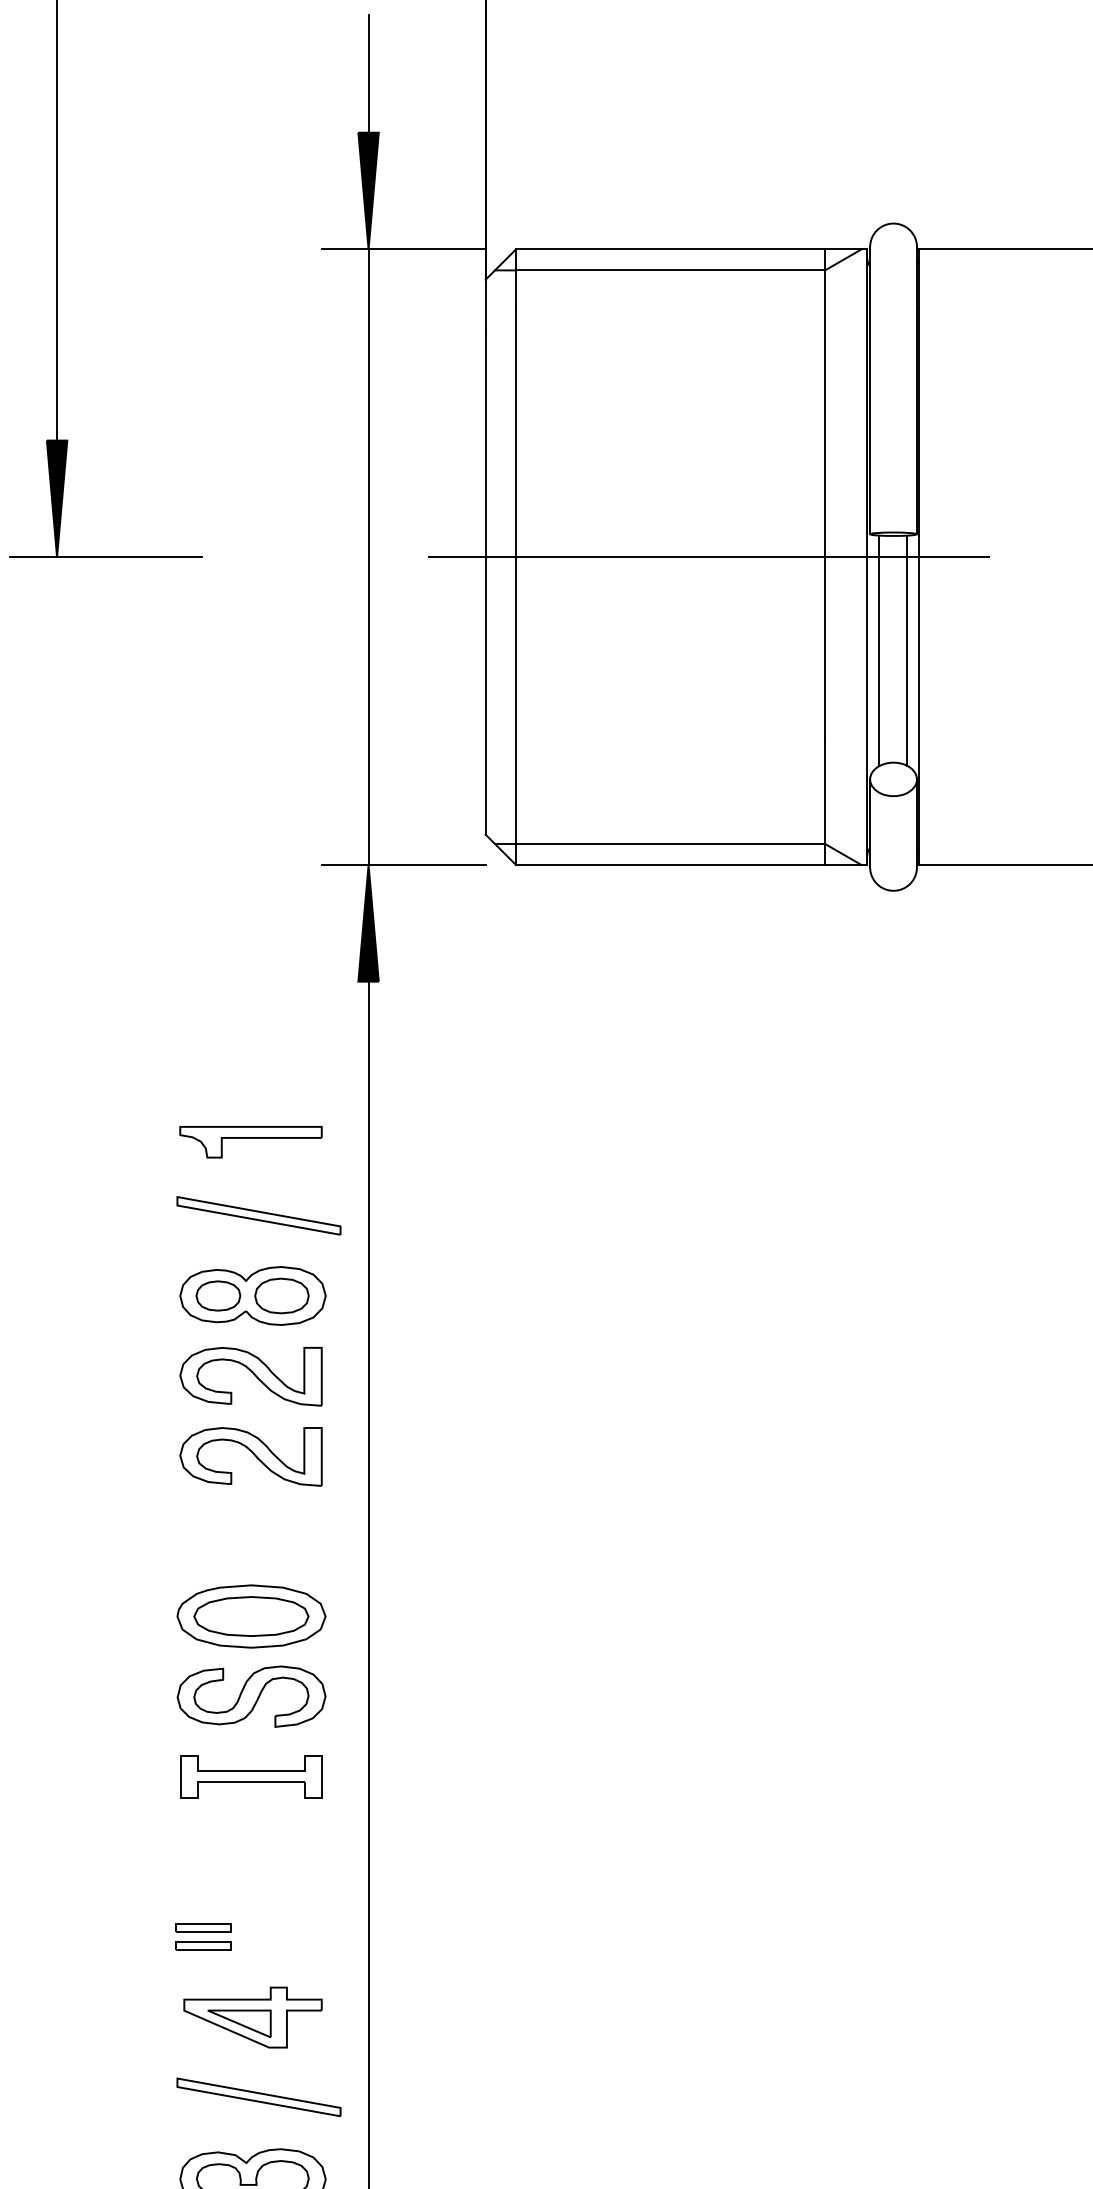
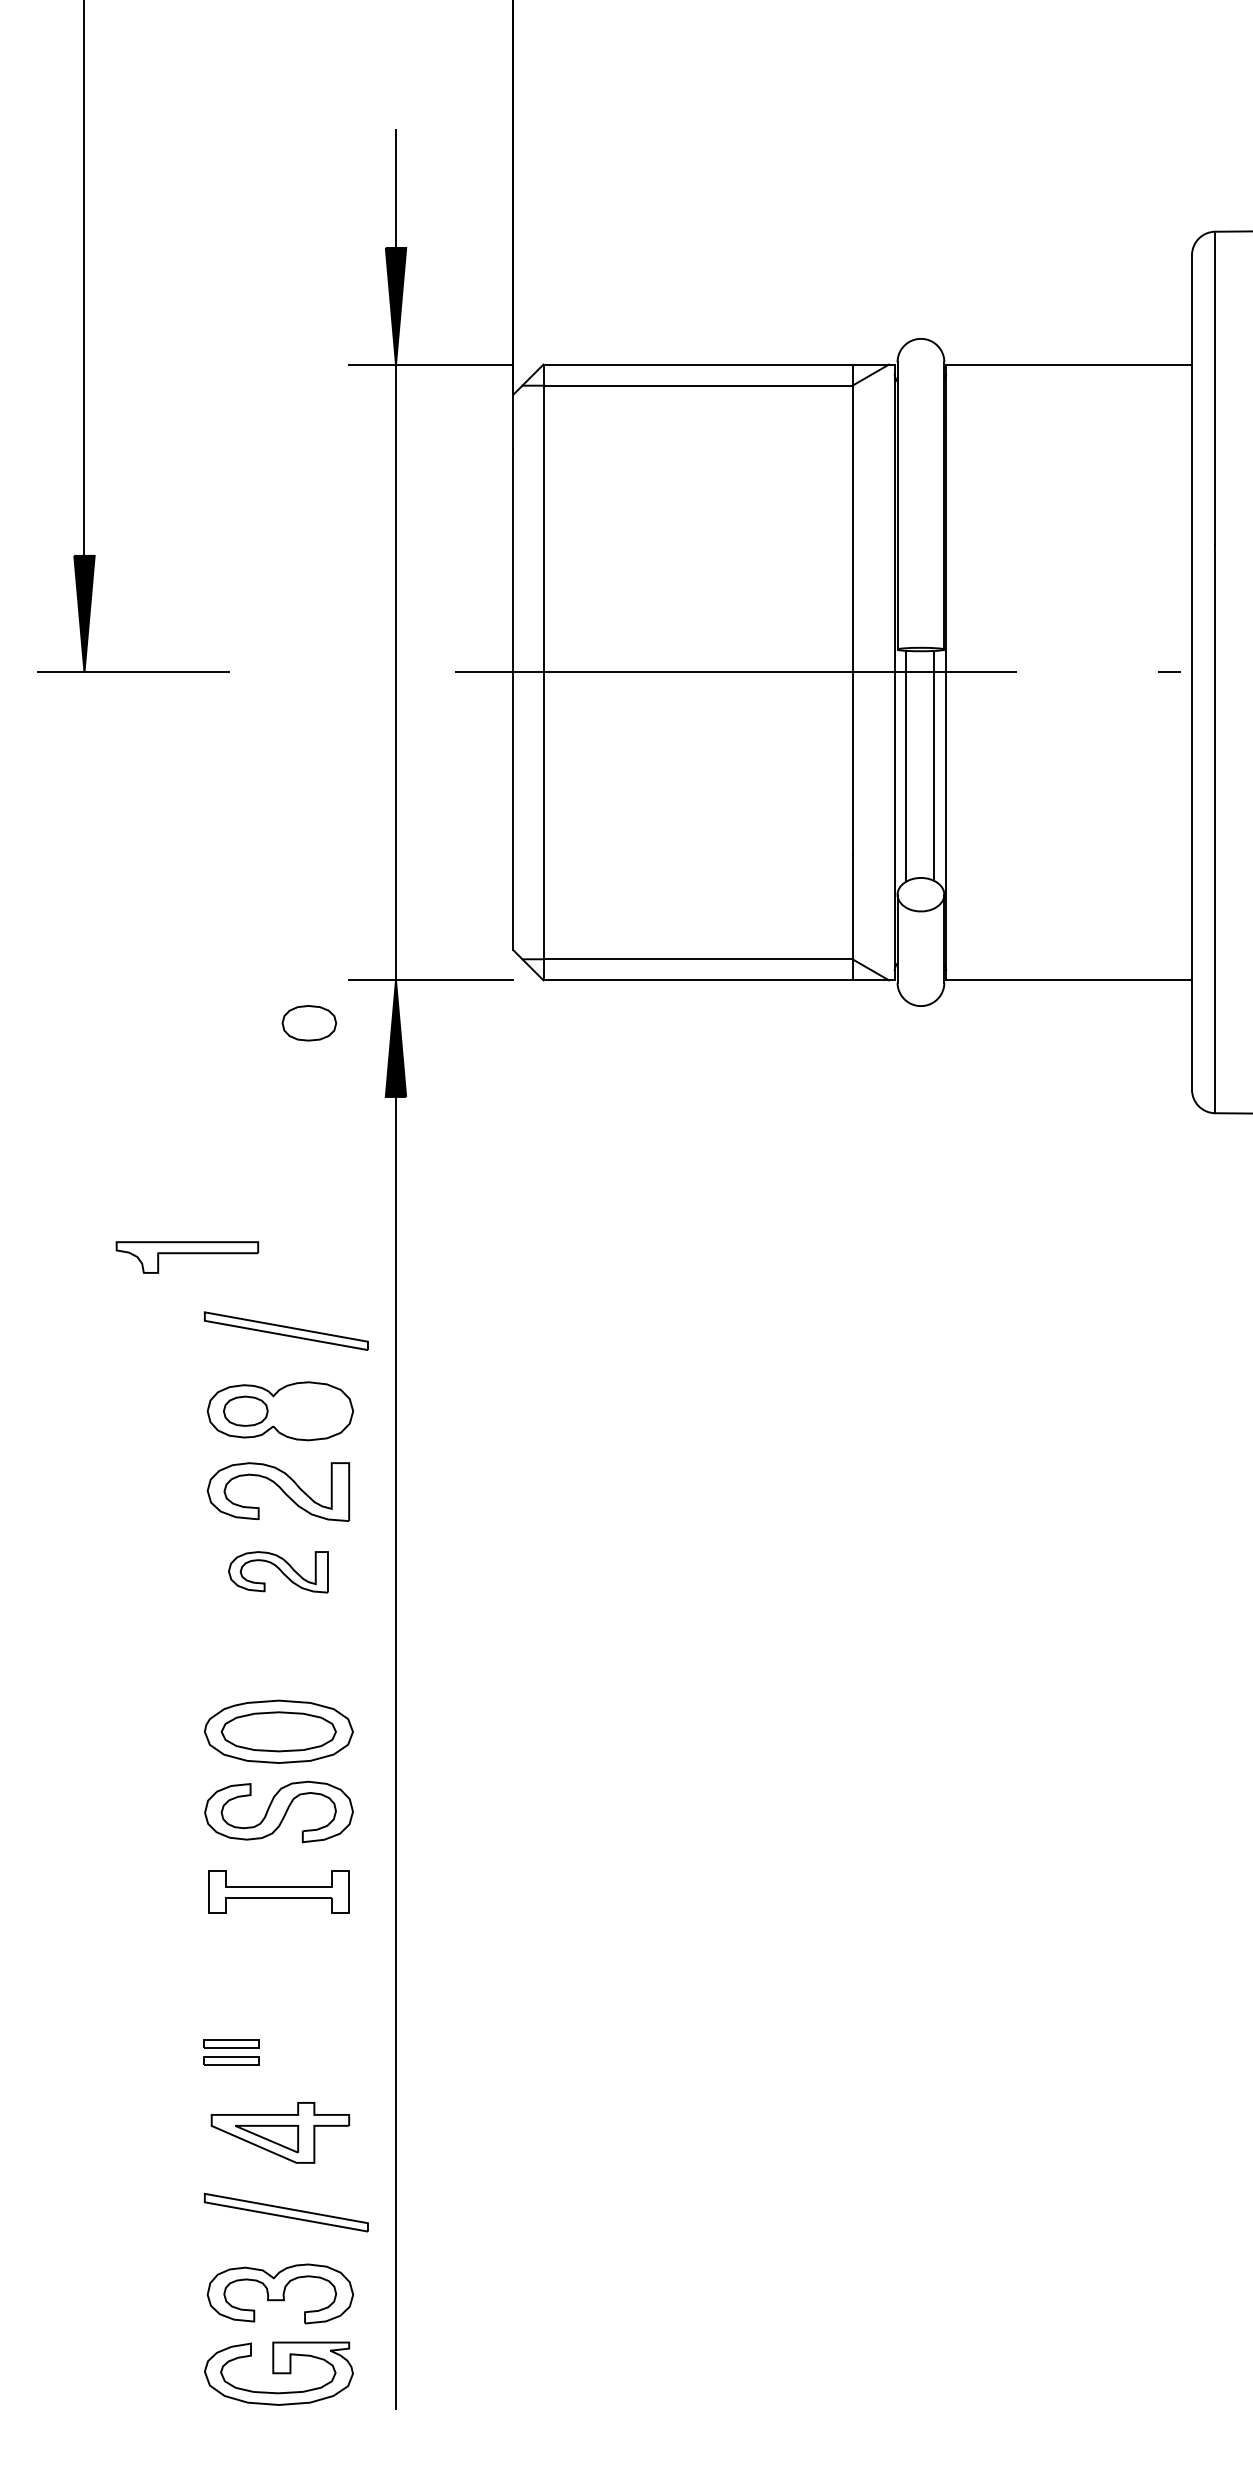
part: (251, 1142) -> (187, 1257), moved
part: (282, 1296) -> (309, 1023), moved
part: (251, 1457) -> (278, 1572), size x0.7

